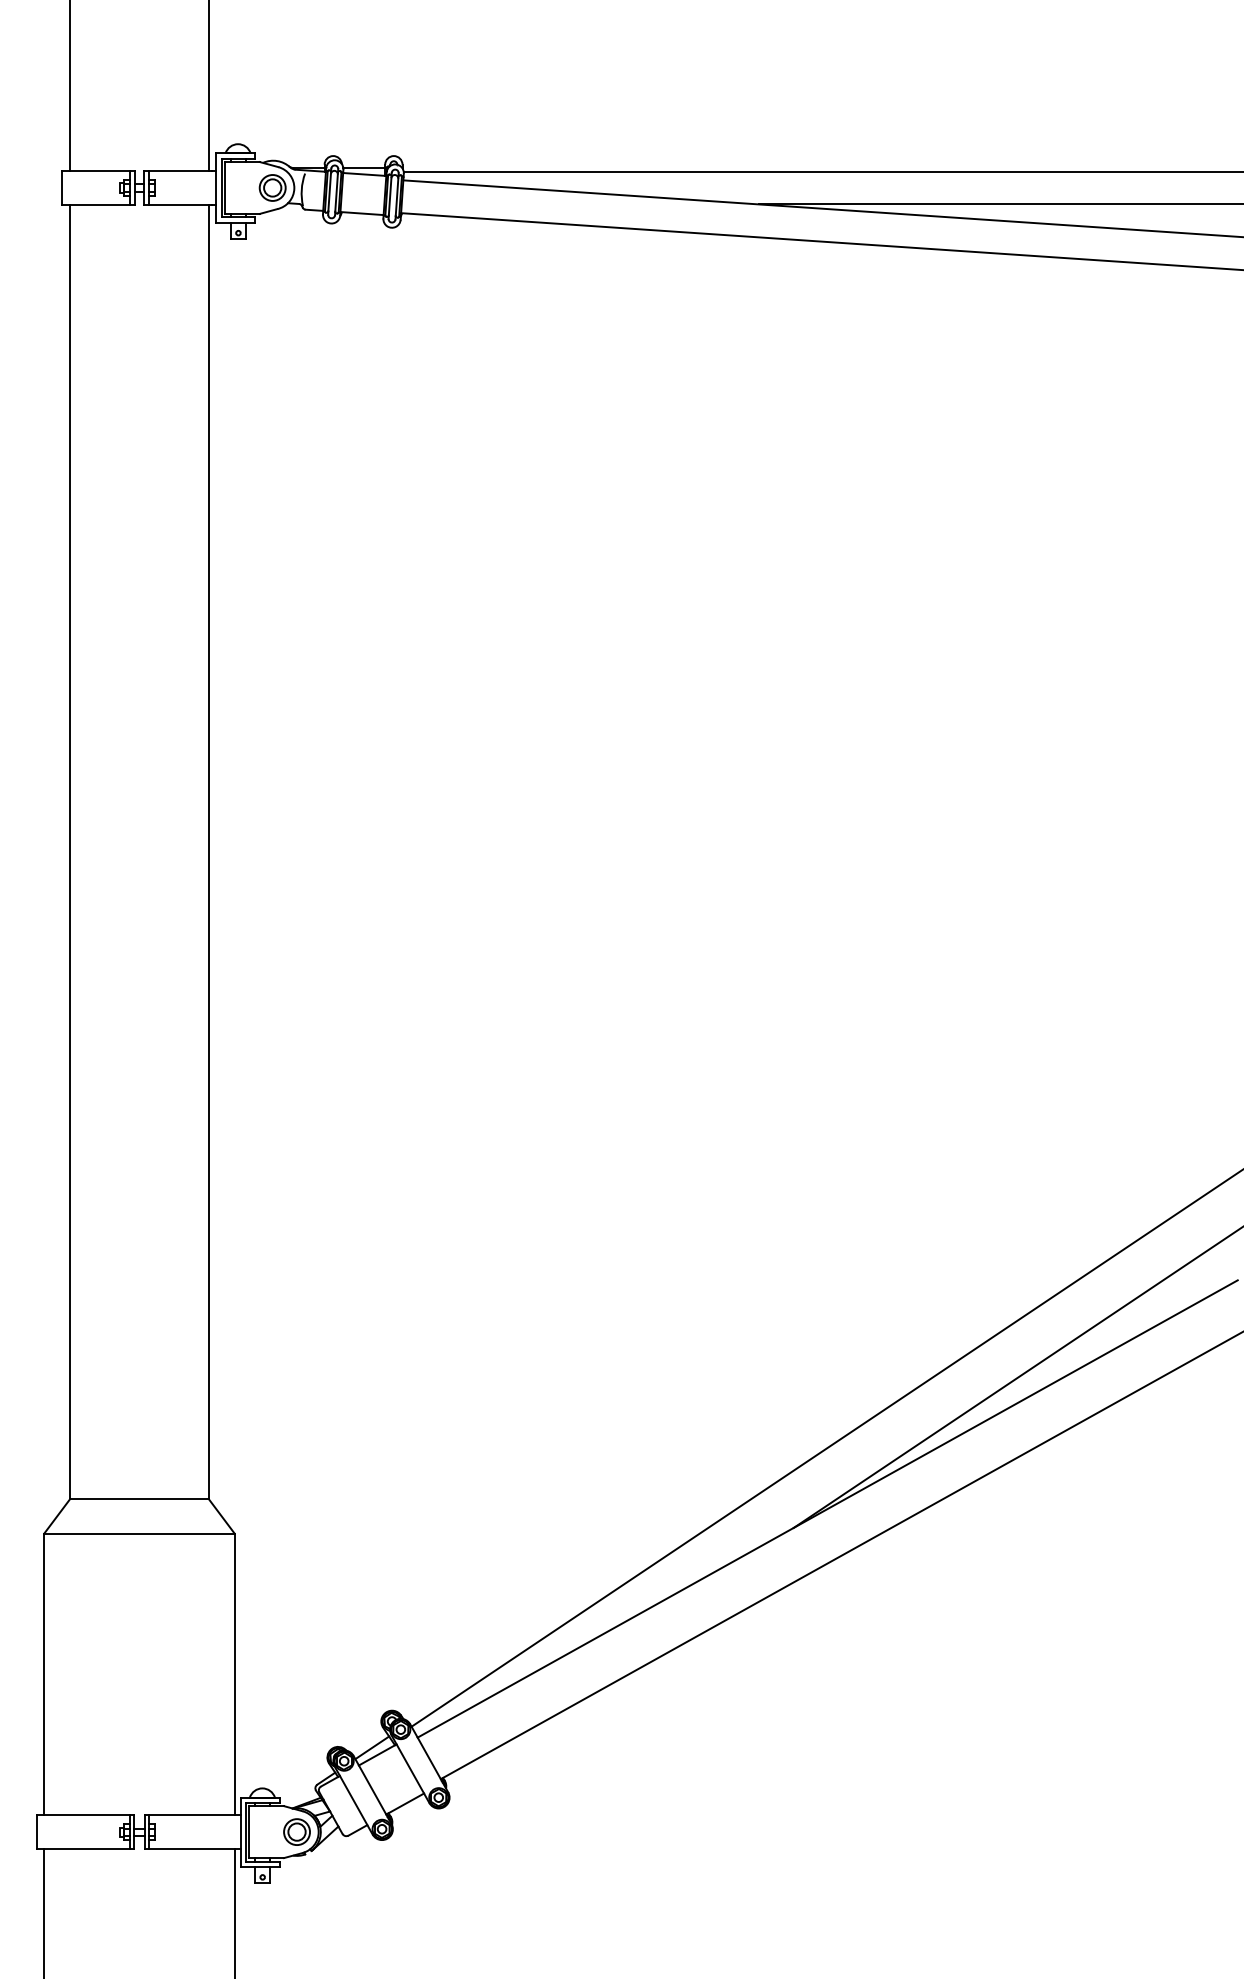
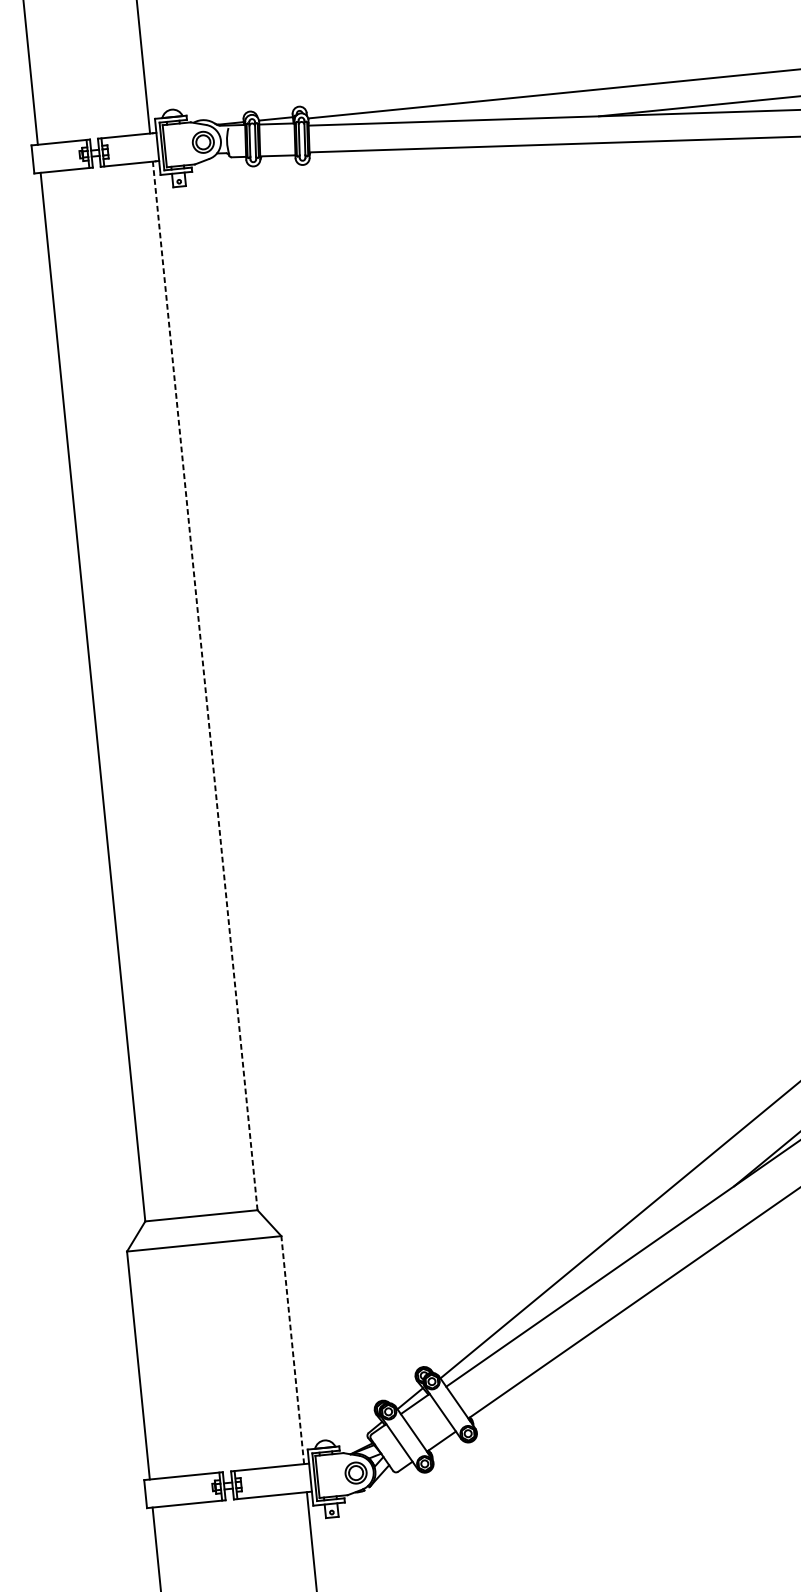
line: (208, 852) -> (205, 686), solid -> dashed
line: (234, 1674) -> (292, 1350), solid -> dashed

